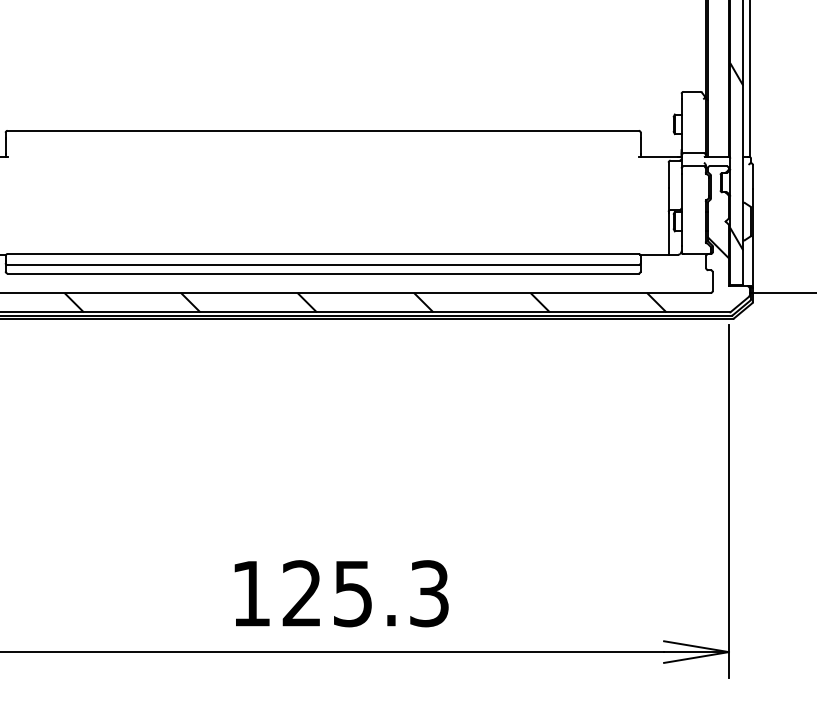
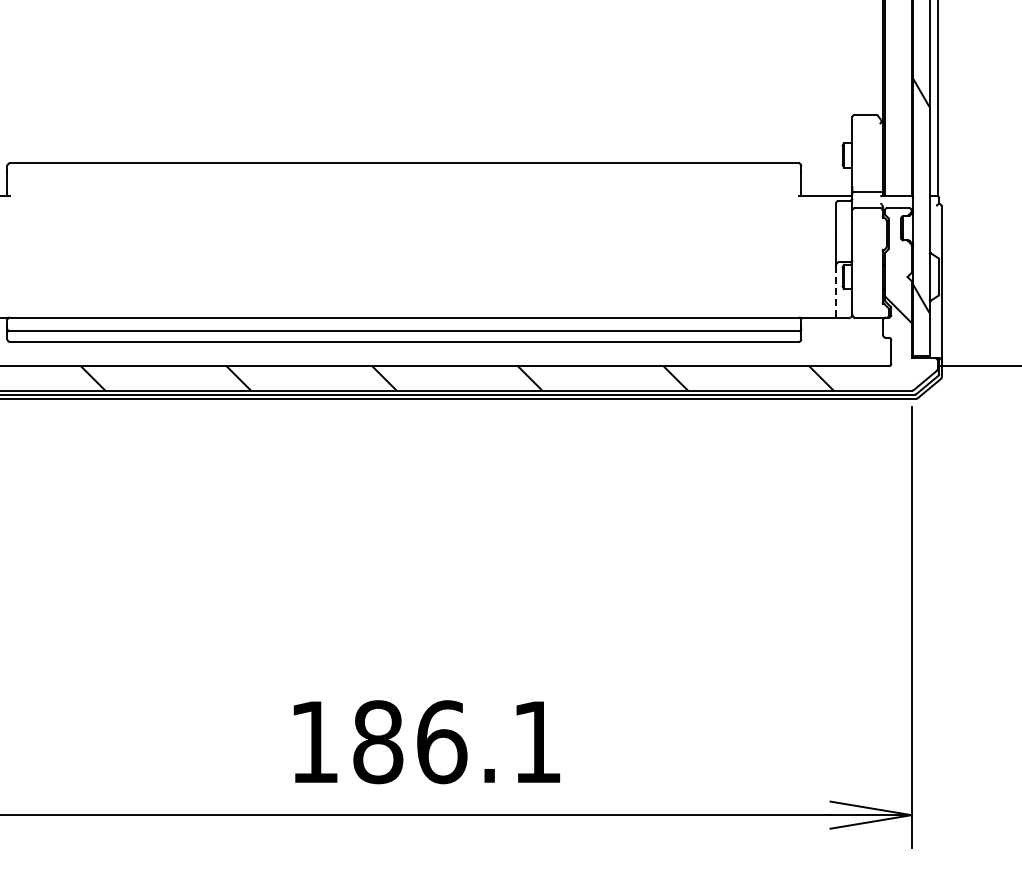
line: (668, 234) -> (836, 292), solid -> dashed
text: (365, 593) -> (457, 742), 125.3 -> 186.1

